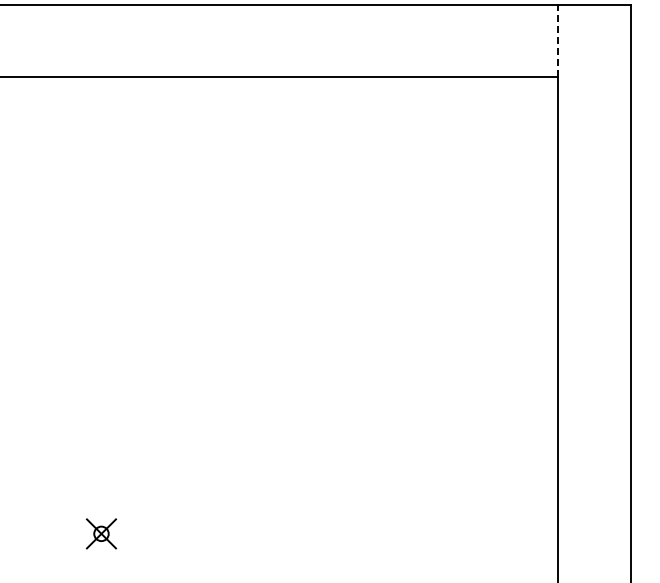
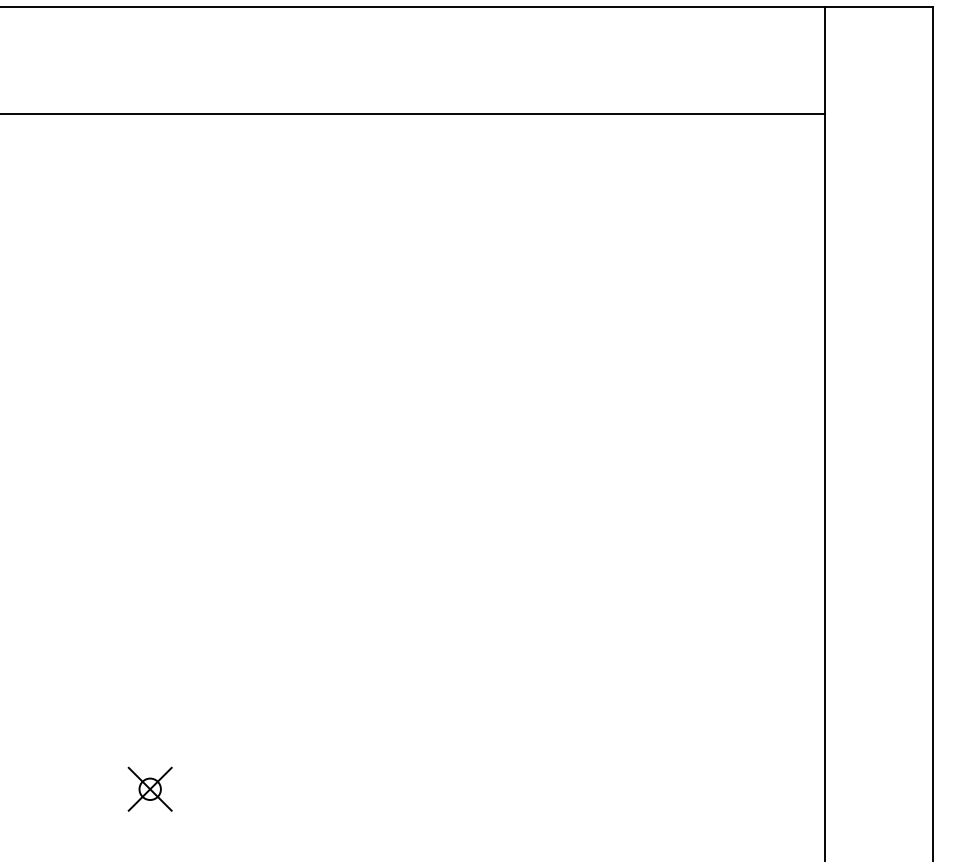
line: (558, 40) -> (825, 59), dashed -> solid

